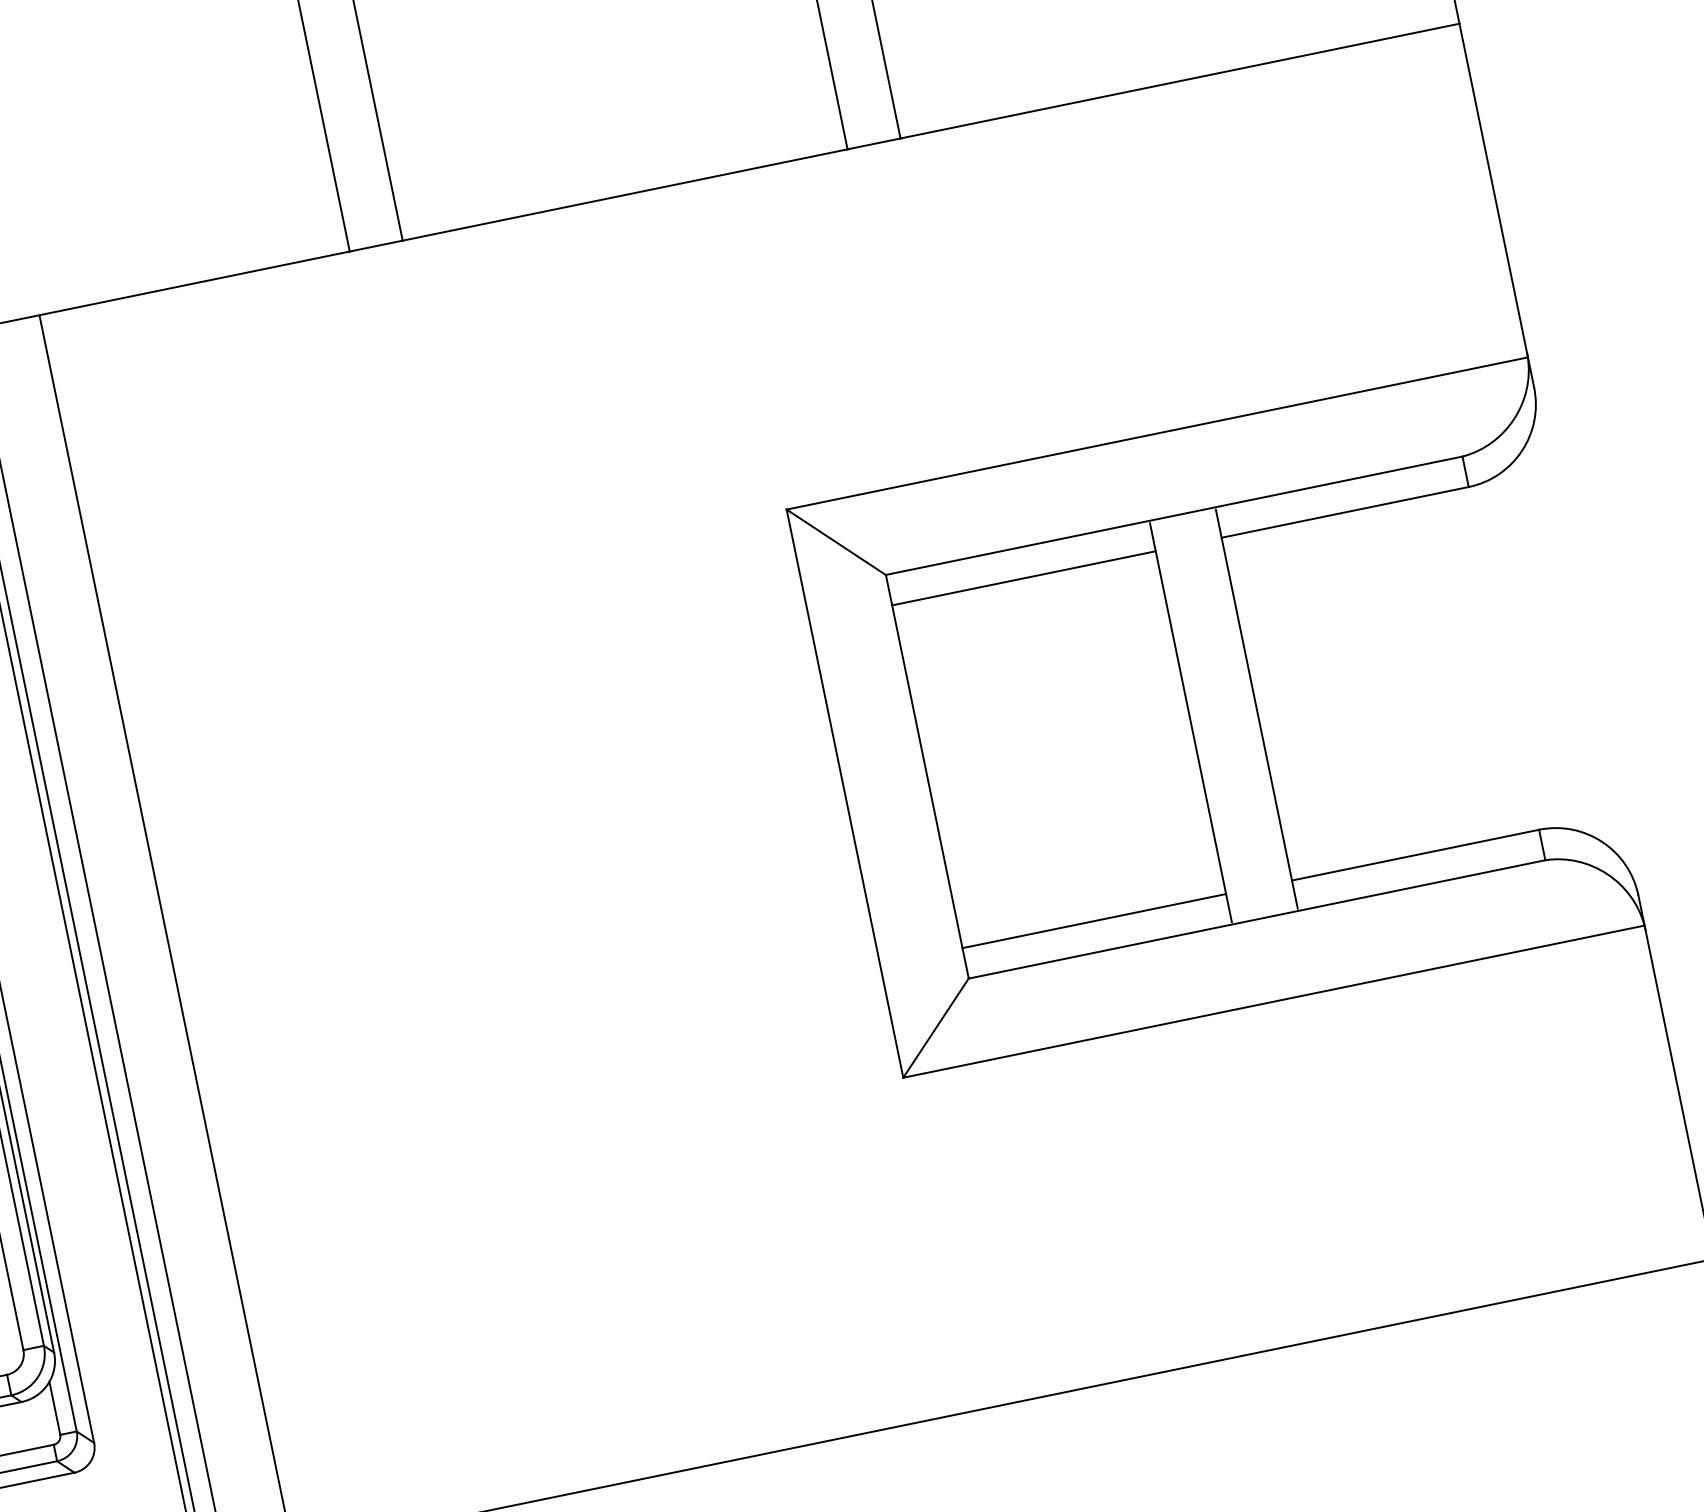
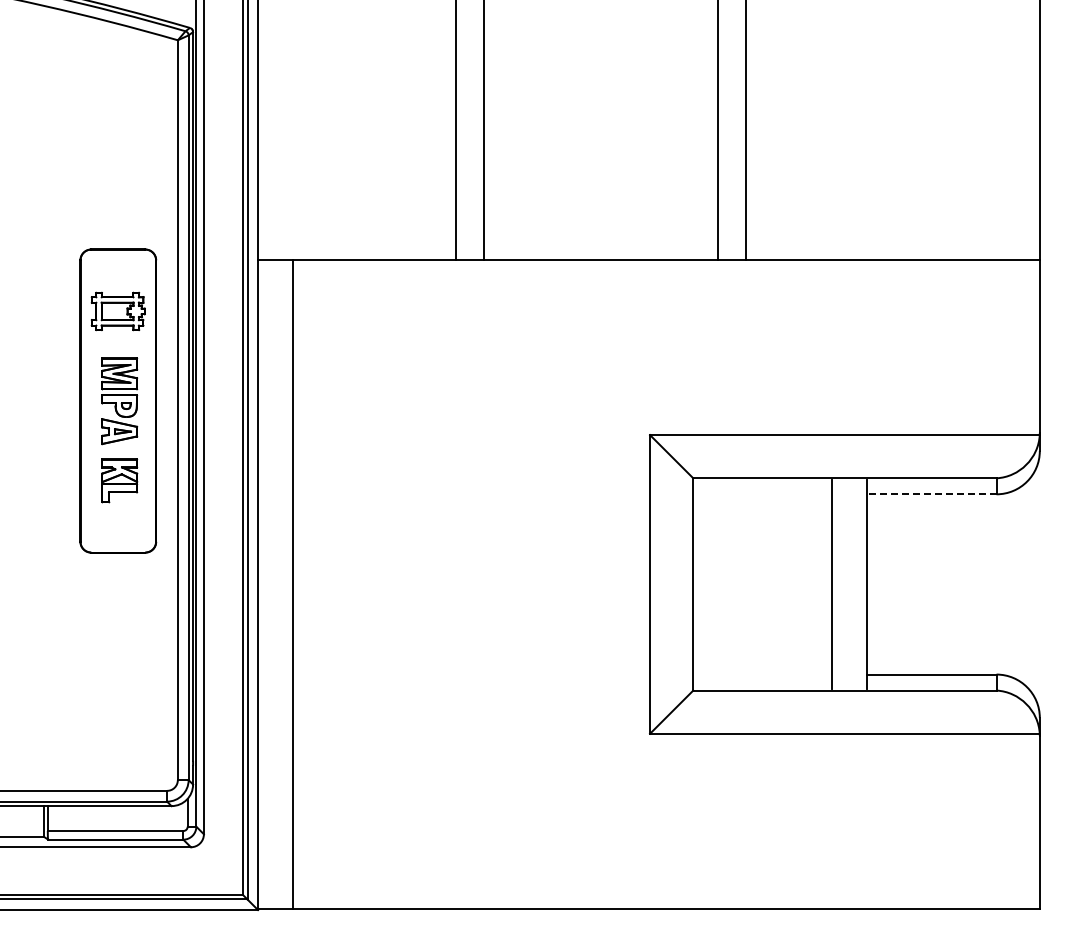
line: (1345, 512) -> (931, 494), solid -> dashed
line: (1023, 578) -> (762, 494), removed
line: (1094, 921) -> (762, 674), removed

